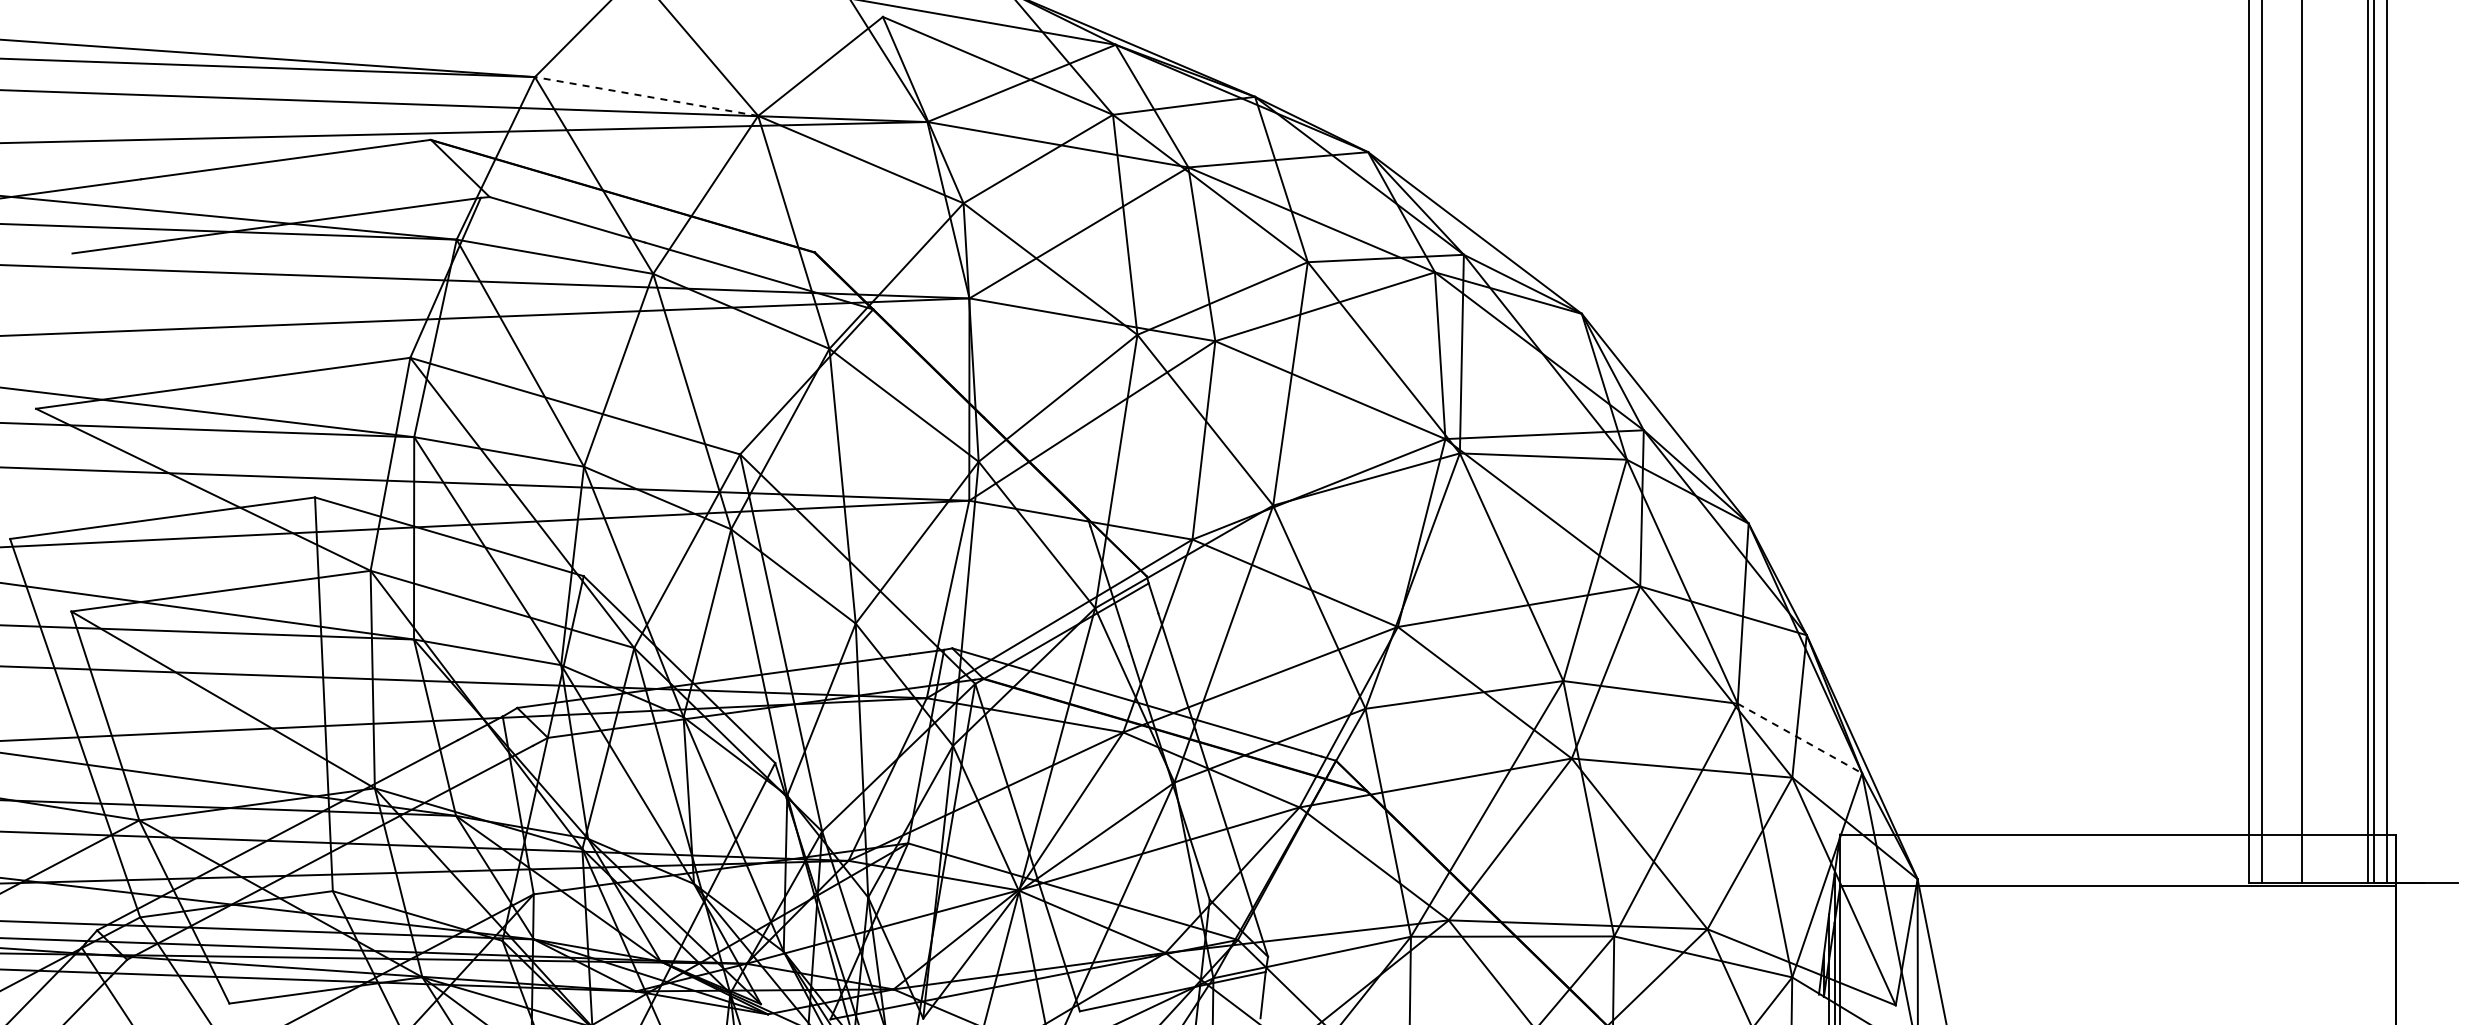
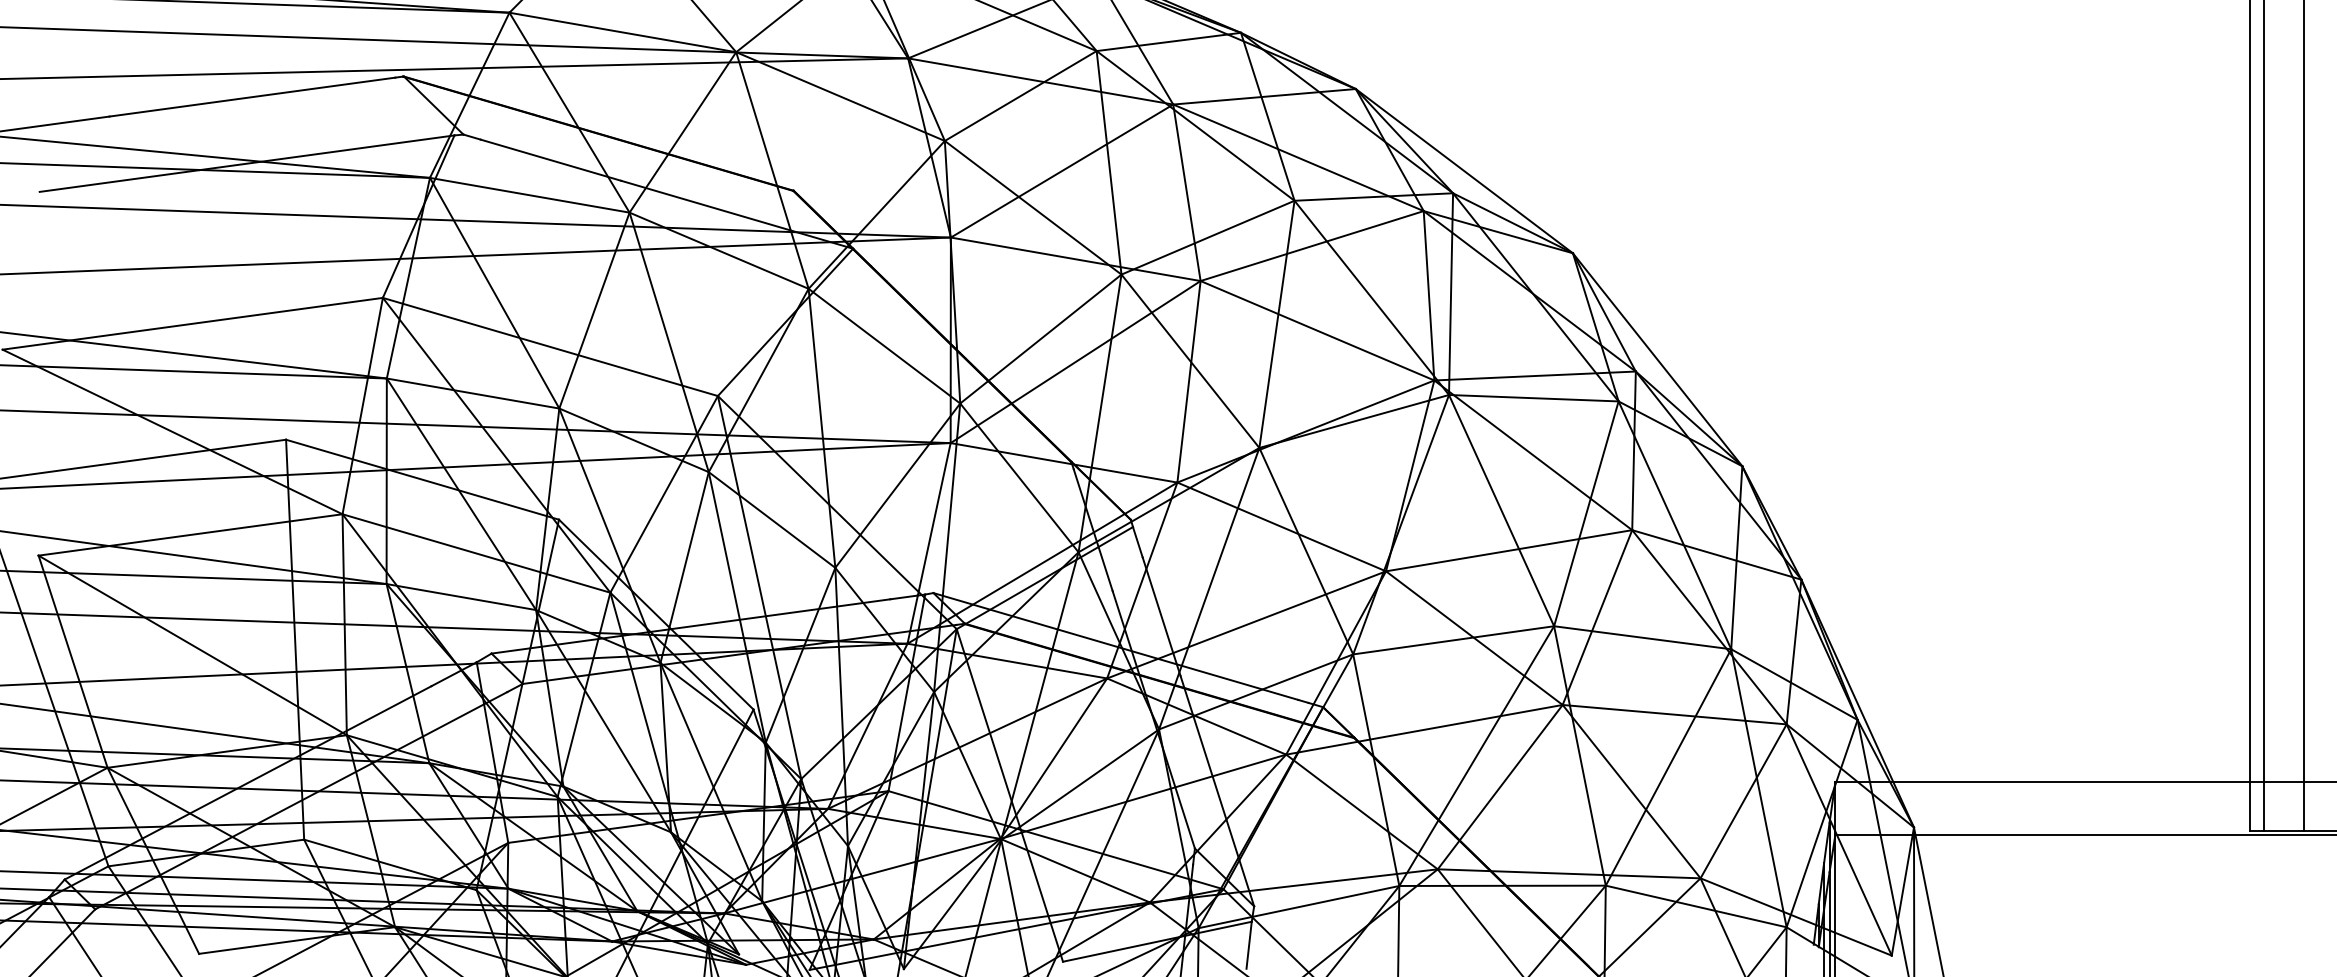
line: (646, 96) -> (622, 32), dashed -> solid
line: (1800, 738) -> (1795, 684), dashed -> solid

